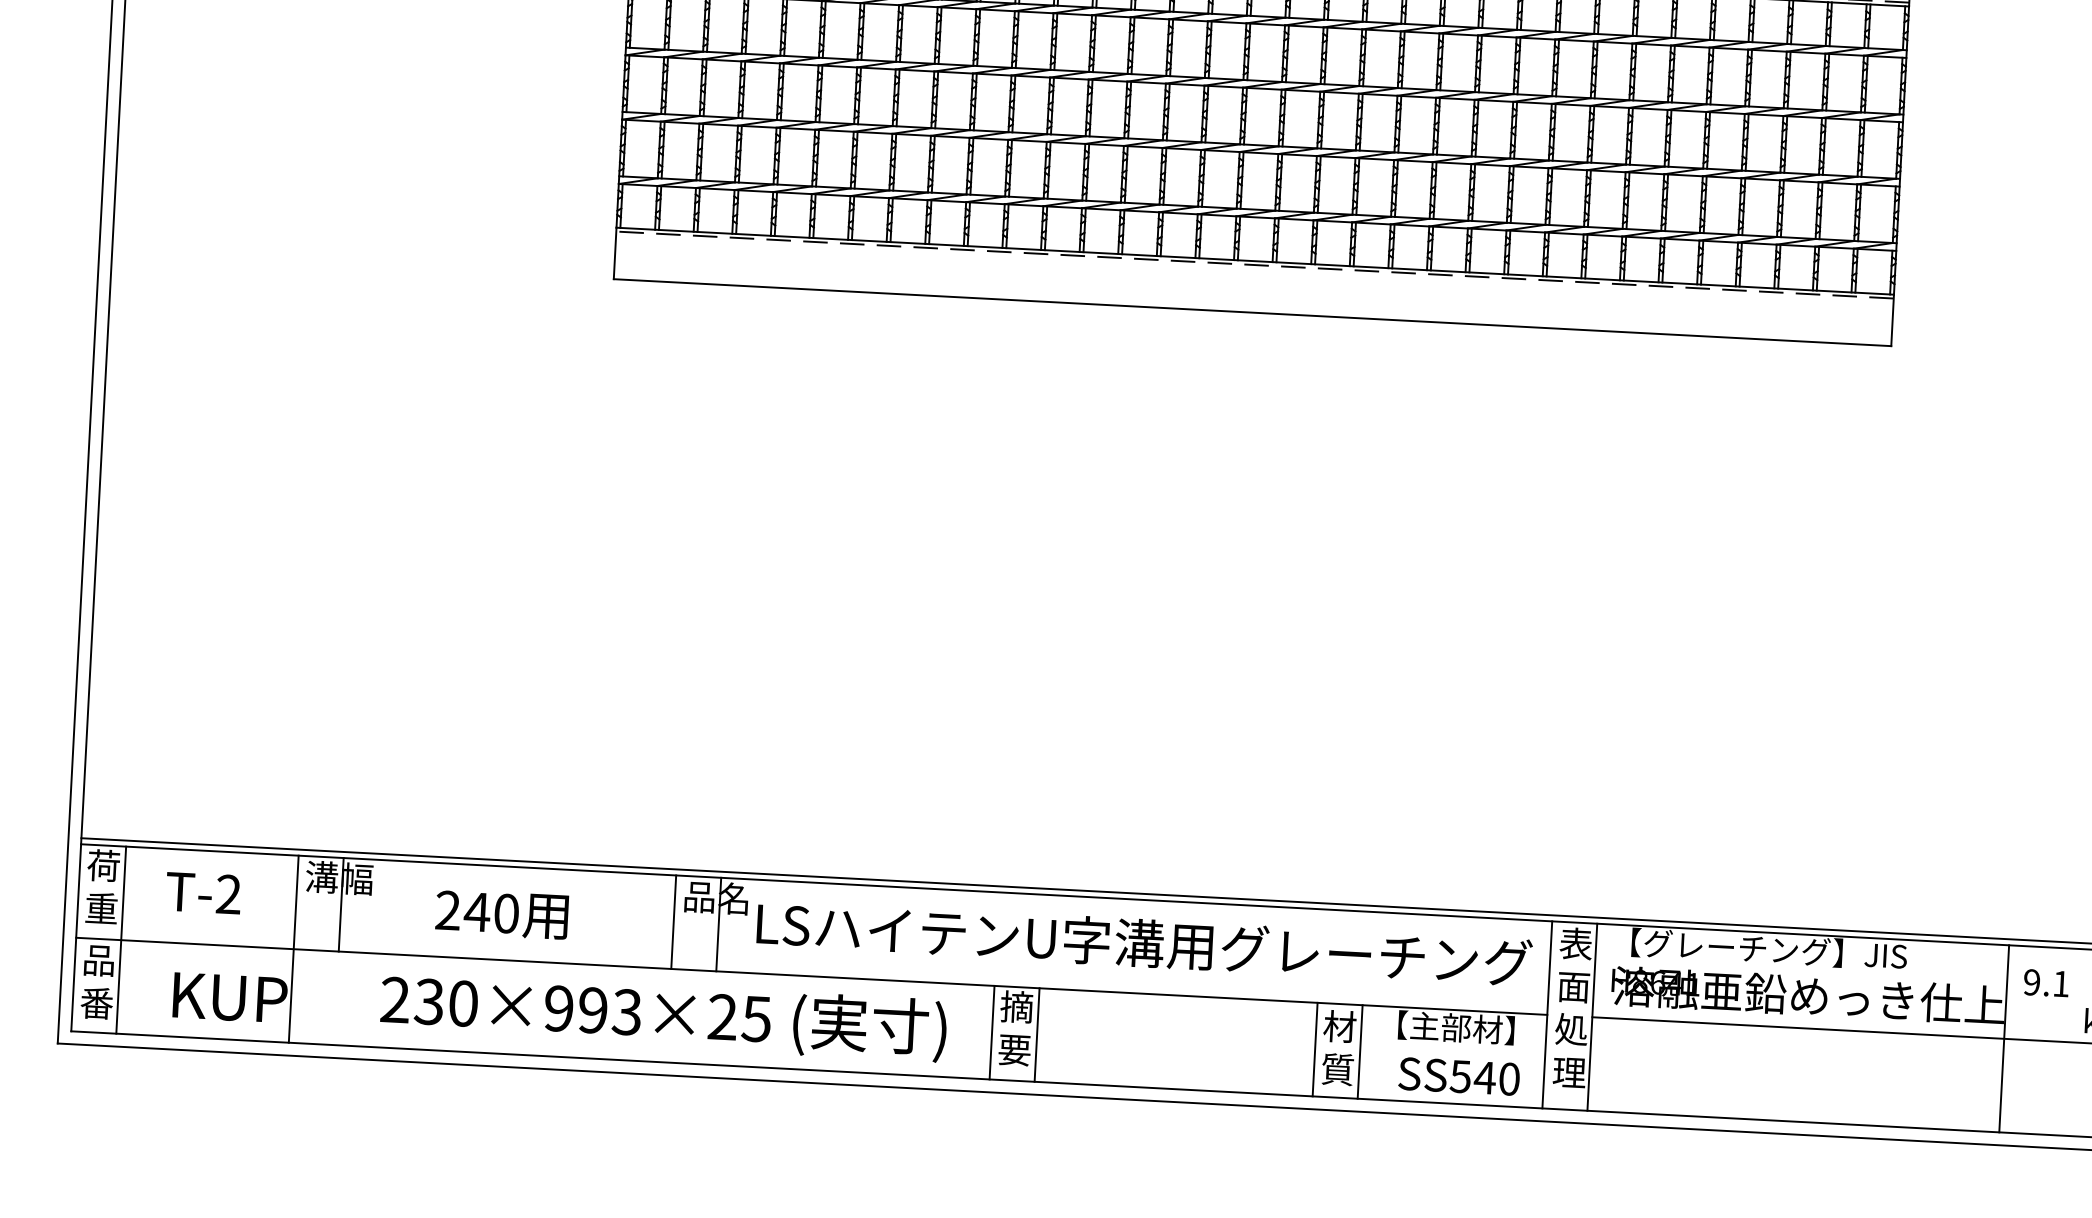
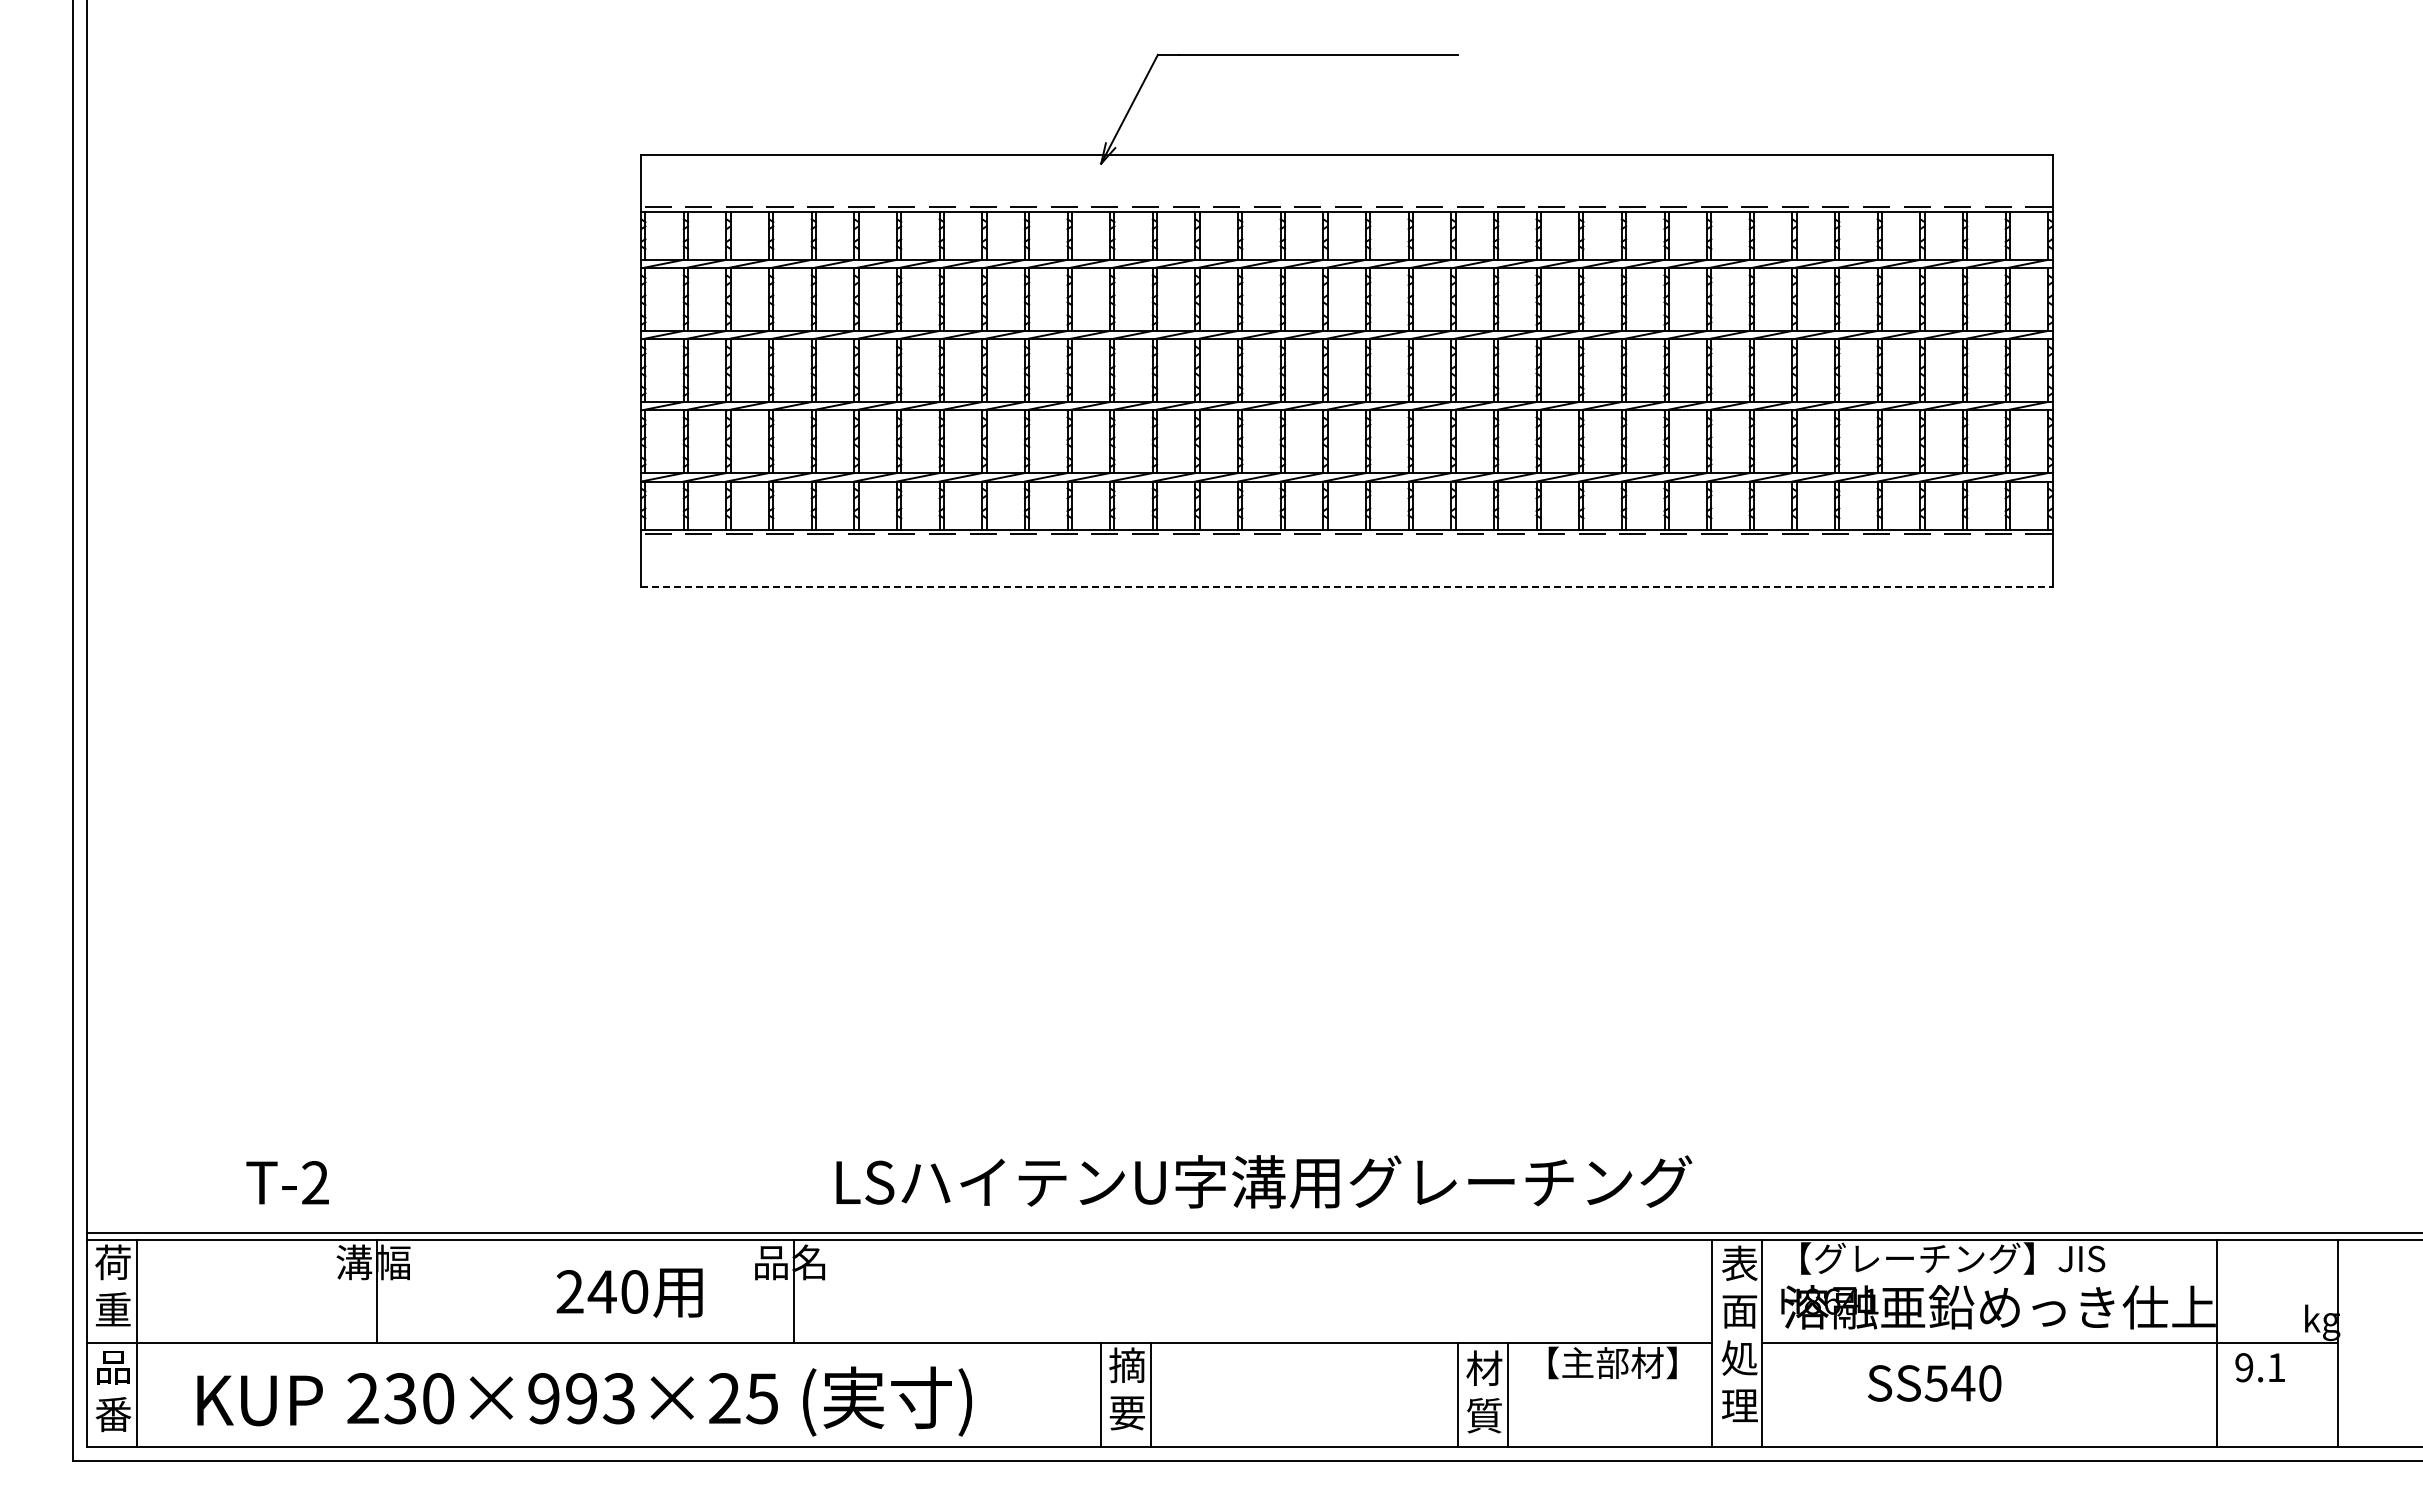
line: (1252, 312) -> (1346, 586), solid -> dashed
text: (203, 892) -> (287, 1182), moved
text: (501, 913) -> (629, 1292), moved
line: (673, 922) -> (744, 1291), removed
text: (1144, 943) -> (1264, 1181), moved
line: (293, 949) -> (327, 1343), removed
text: (2045, 983) -> (2259, 1367), moved
text: (663, 1016) -> (659, 1401), moved
text: (1459, 1076) -> (1934, 1383), moved

